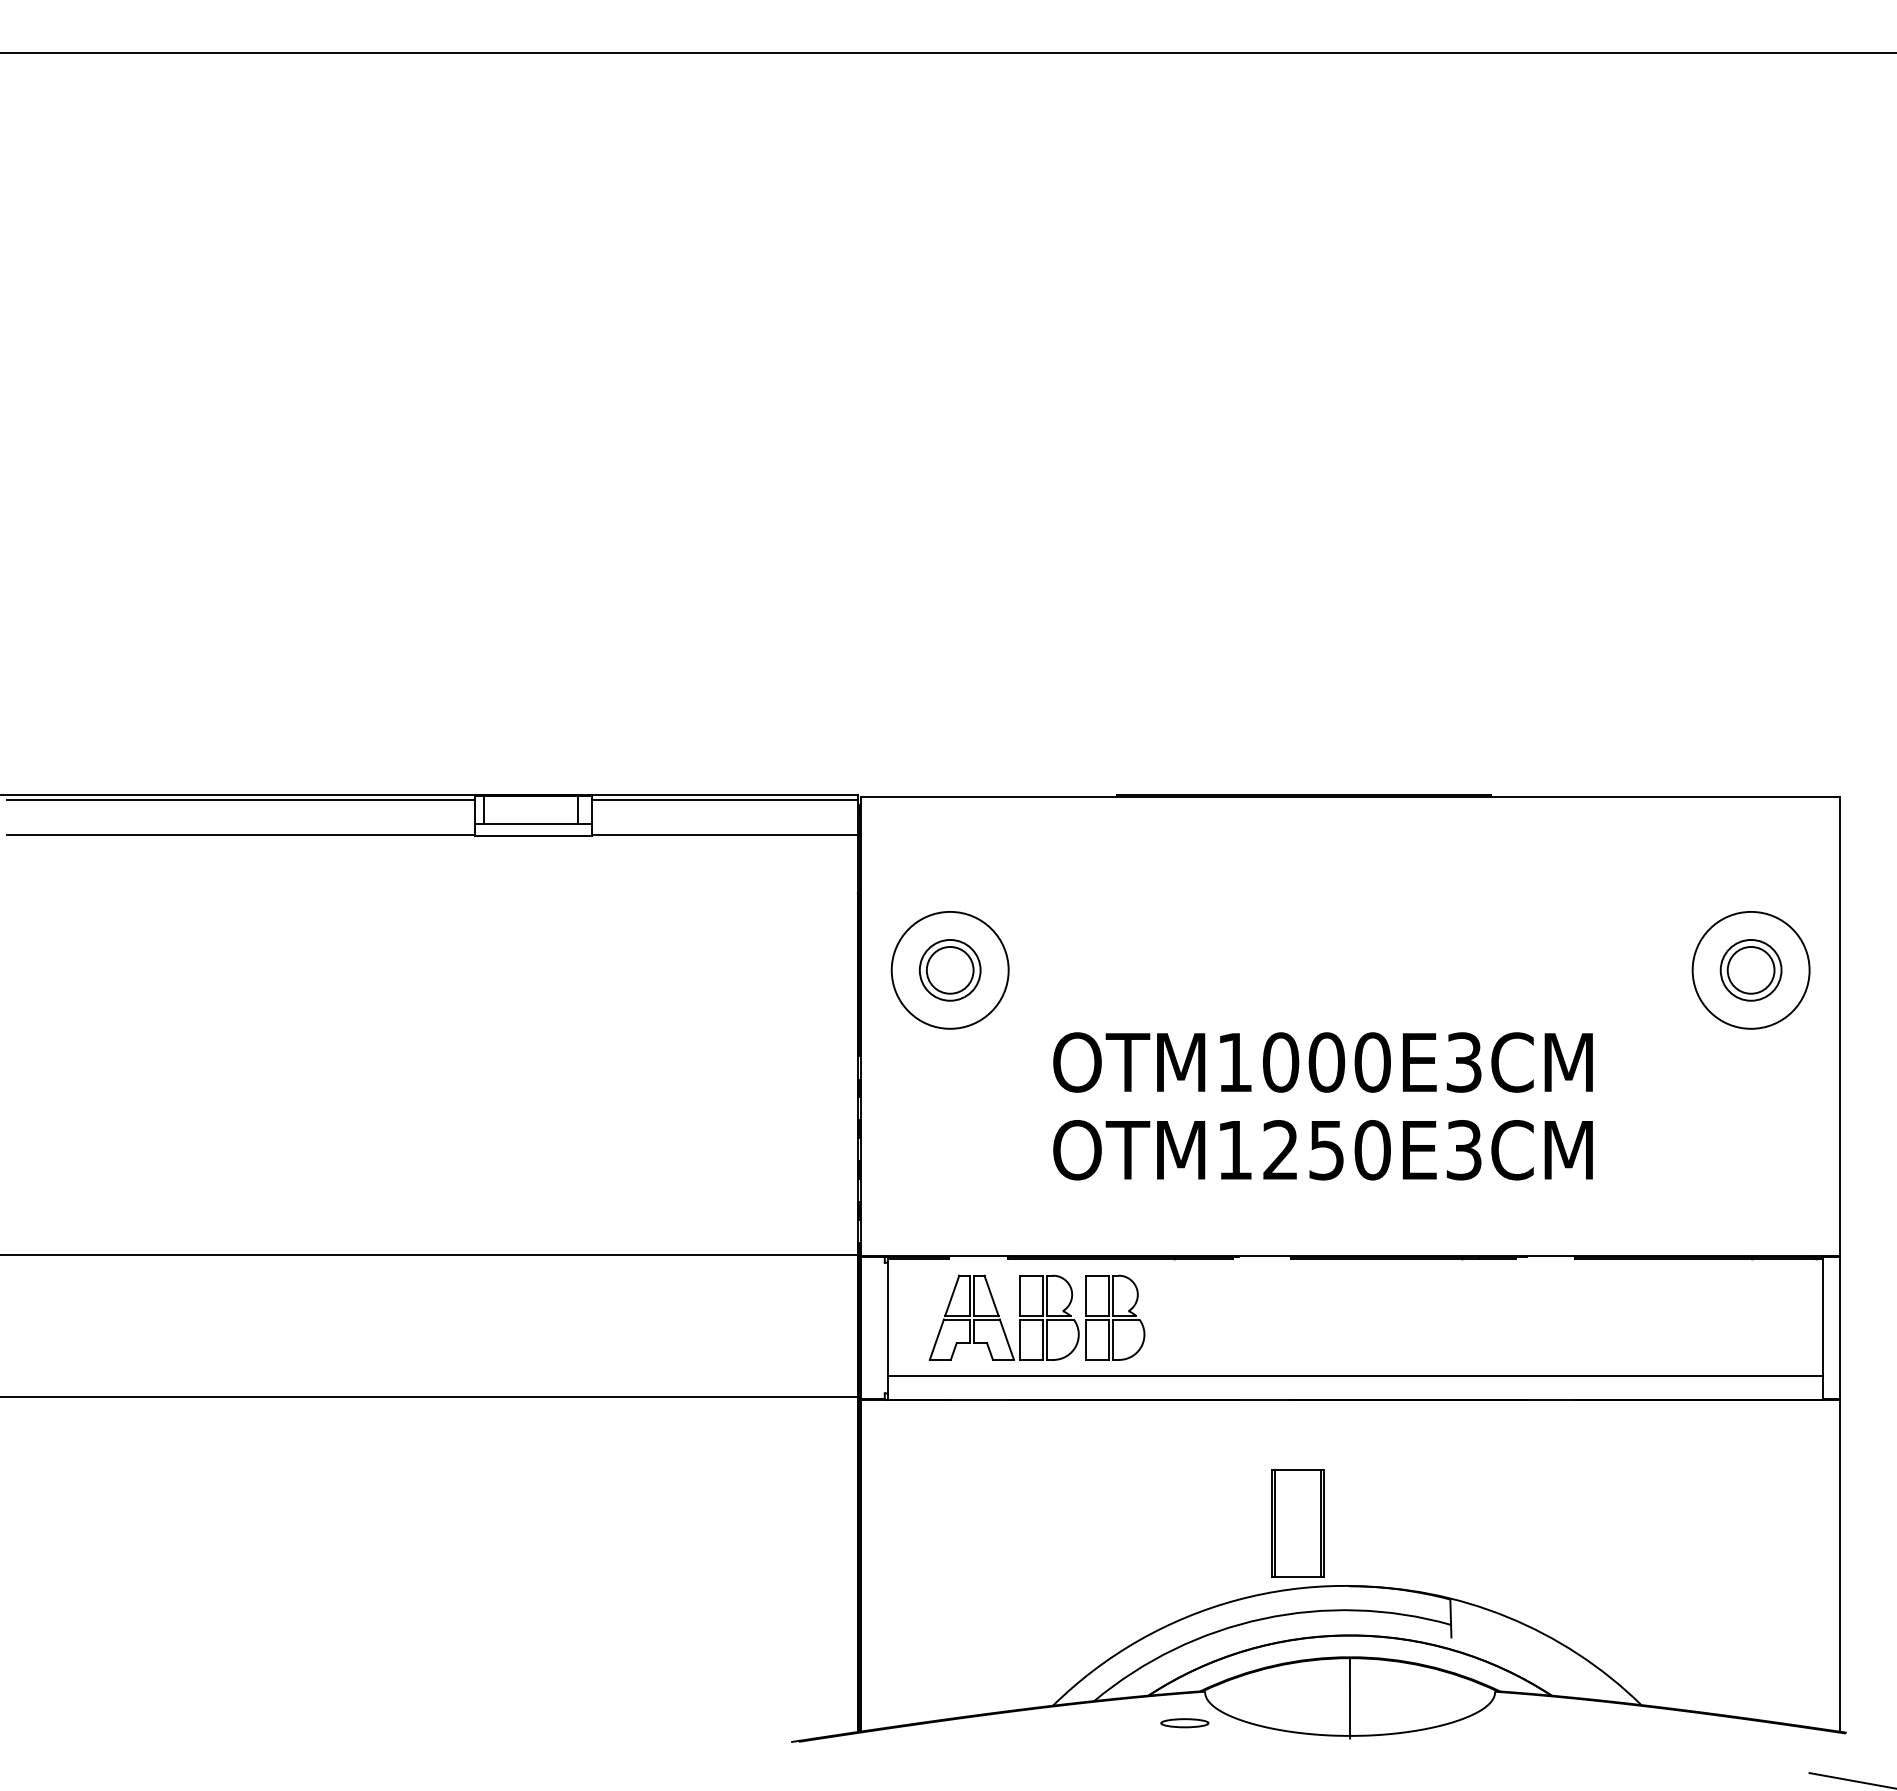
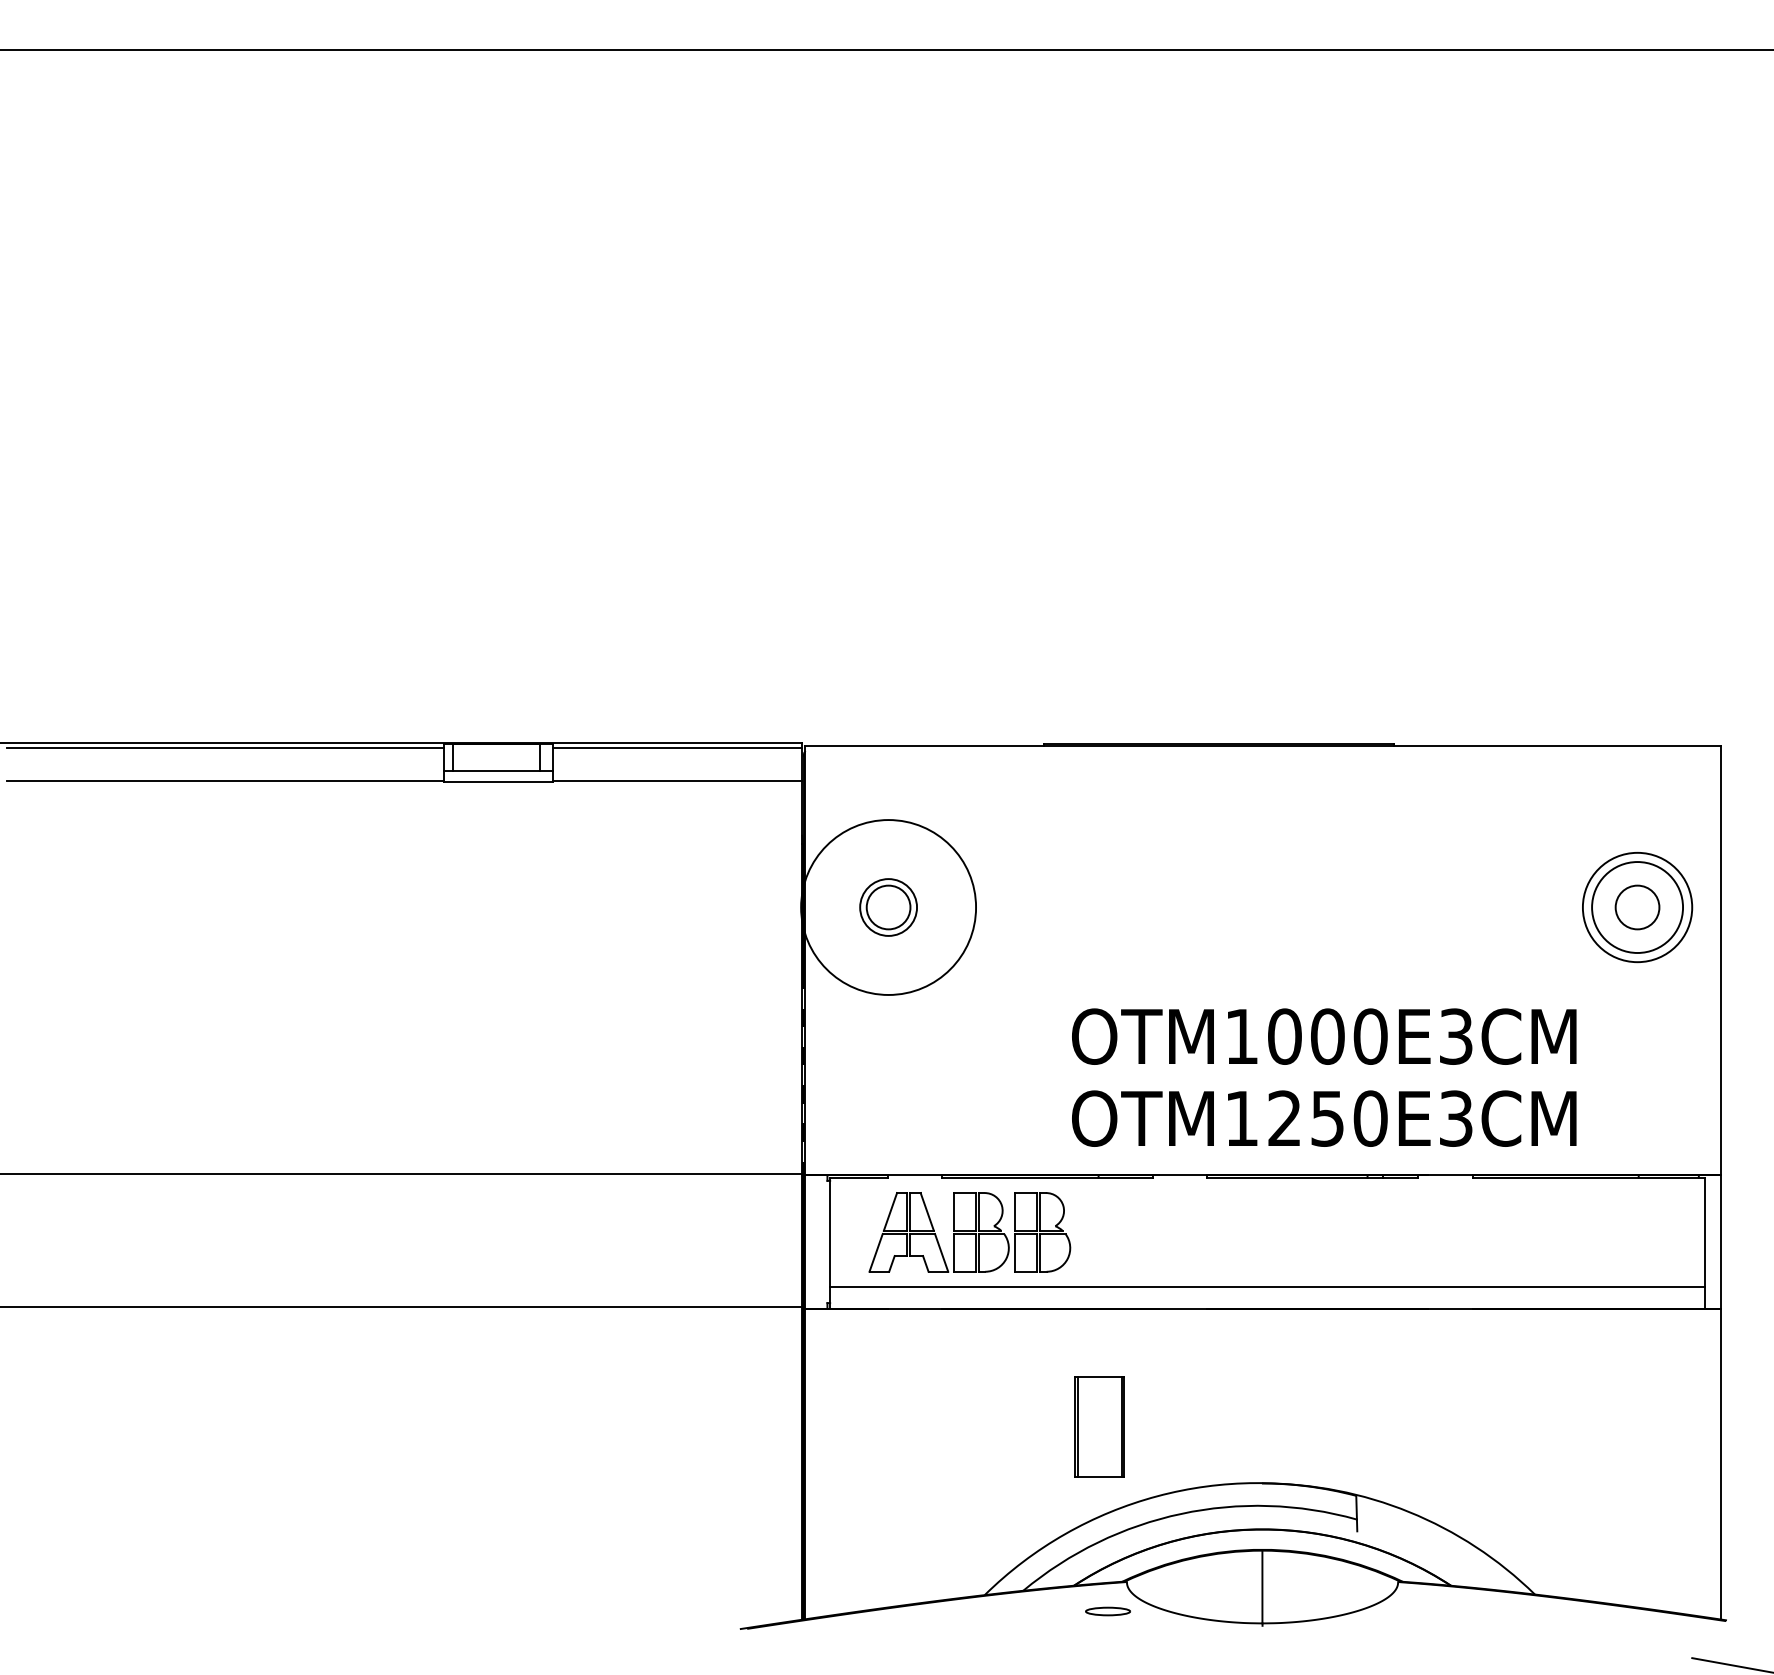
circle: (950, 970) -> (888, 907), size x1.6
circle: (1751, 970) -> (1637, 907), size x1.6
text: (1323, 1106) -> (1324, 1077), moved
part: (1297, 1522) -> (1099, 1426), moved

